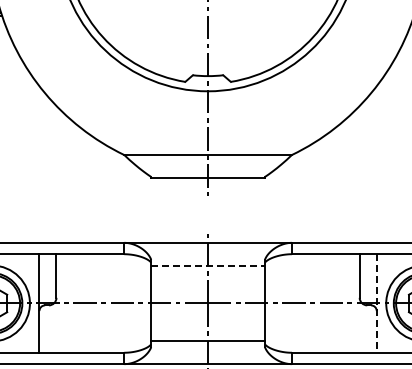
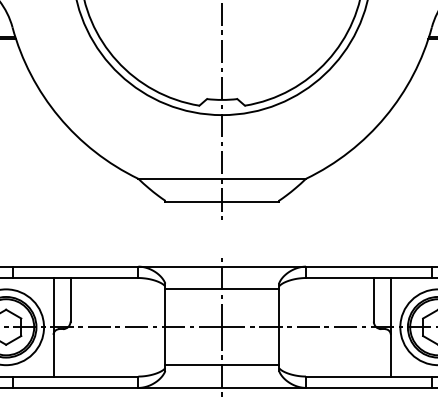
line: (208, 265) -> (222, 289), dashed -> solid
line: (376, 303) -> (390, 327), dashed -> solid

